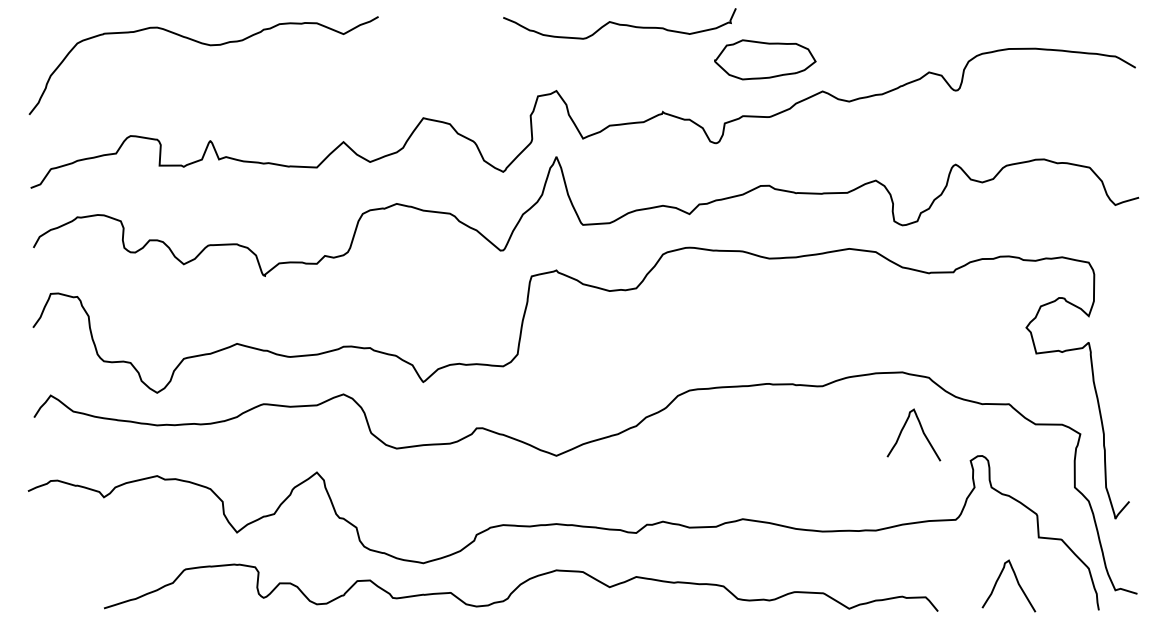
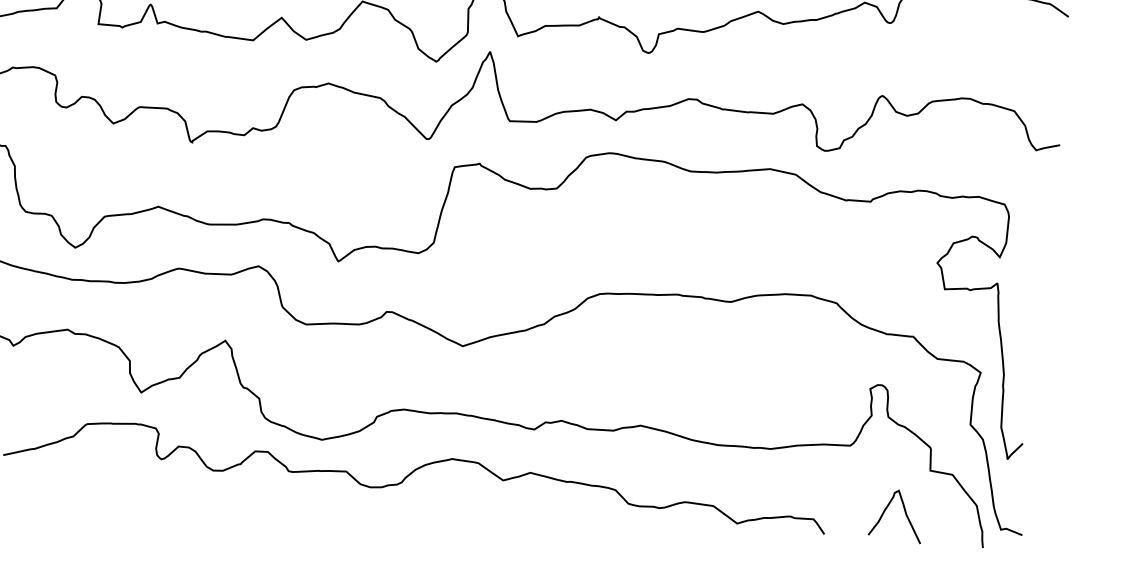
curve: (921, 430) -> (824, 354), removed

